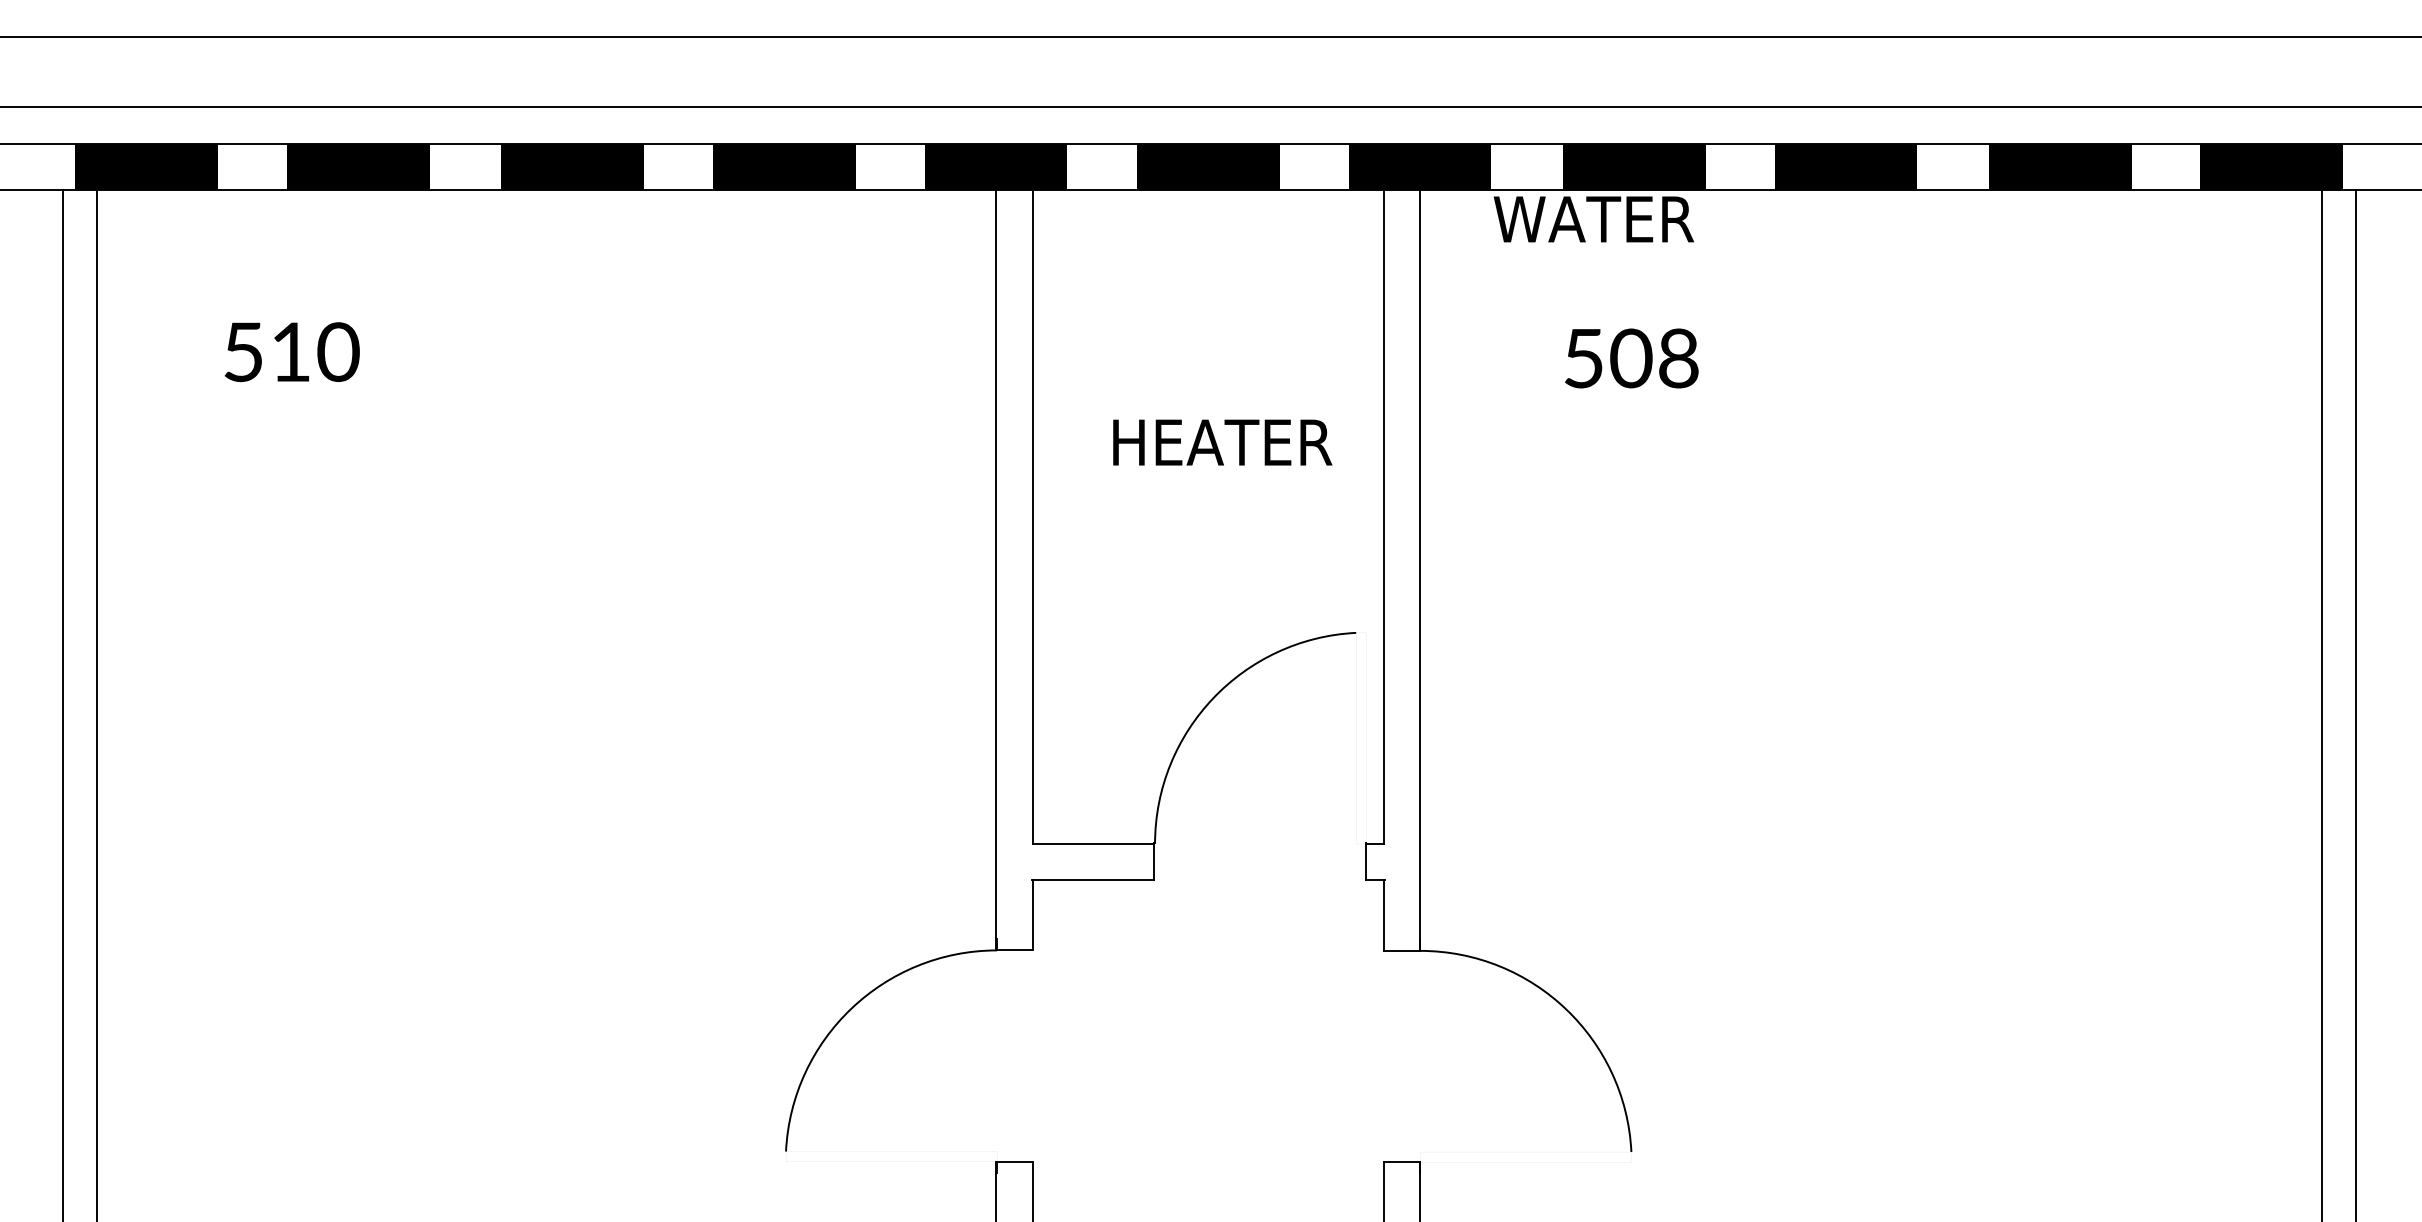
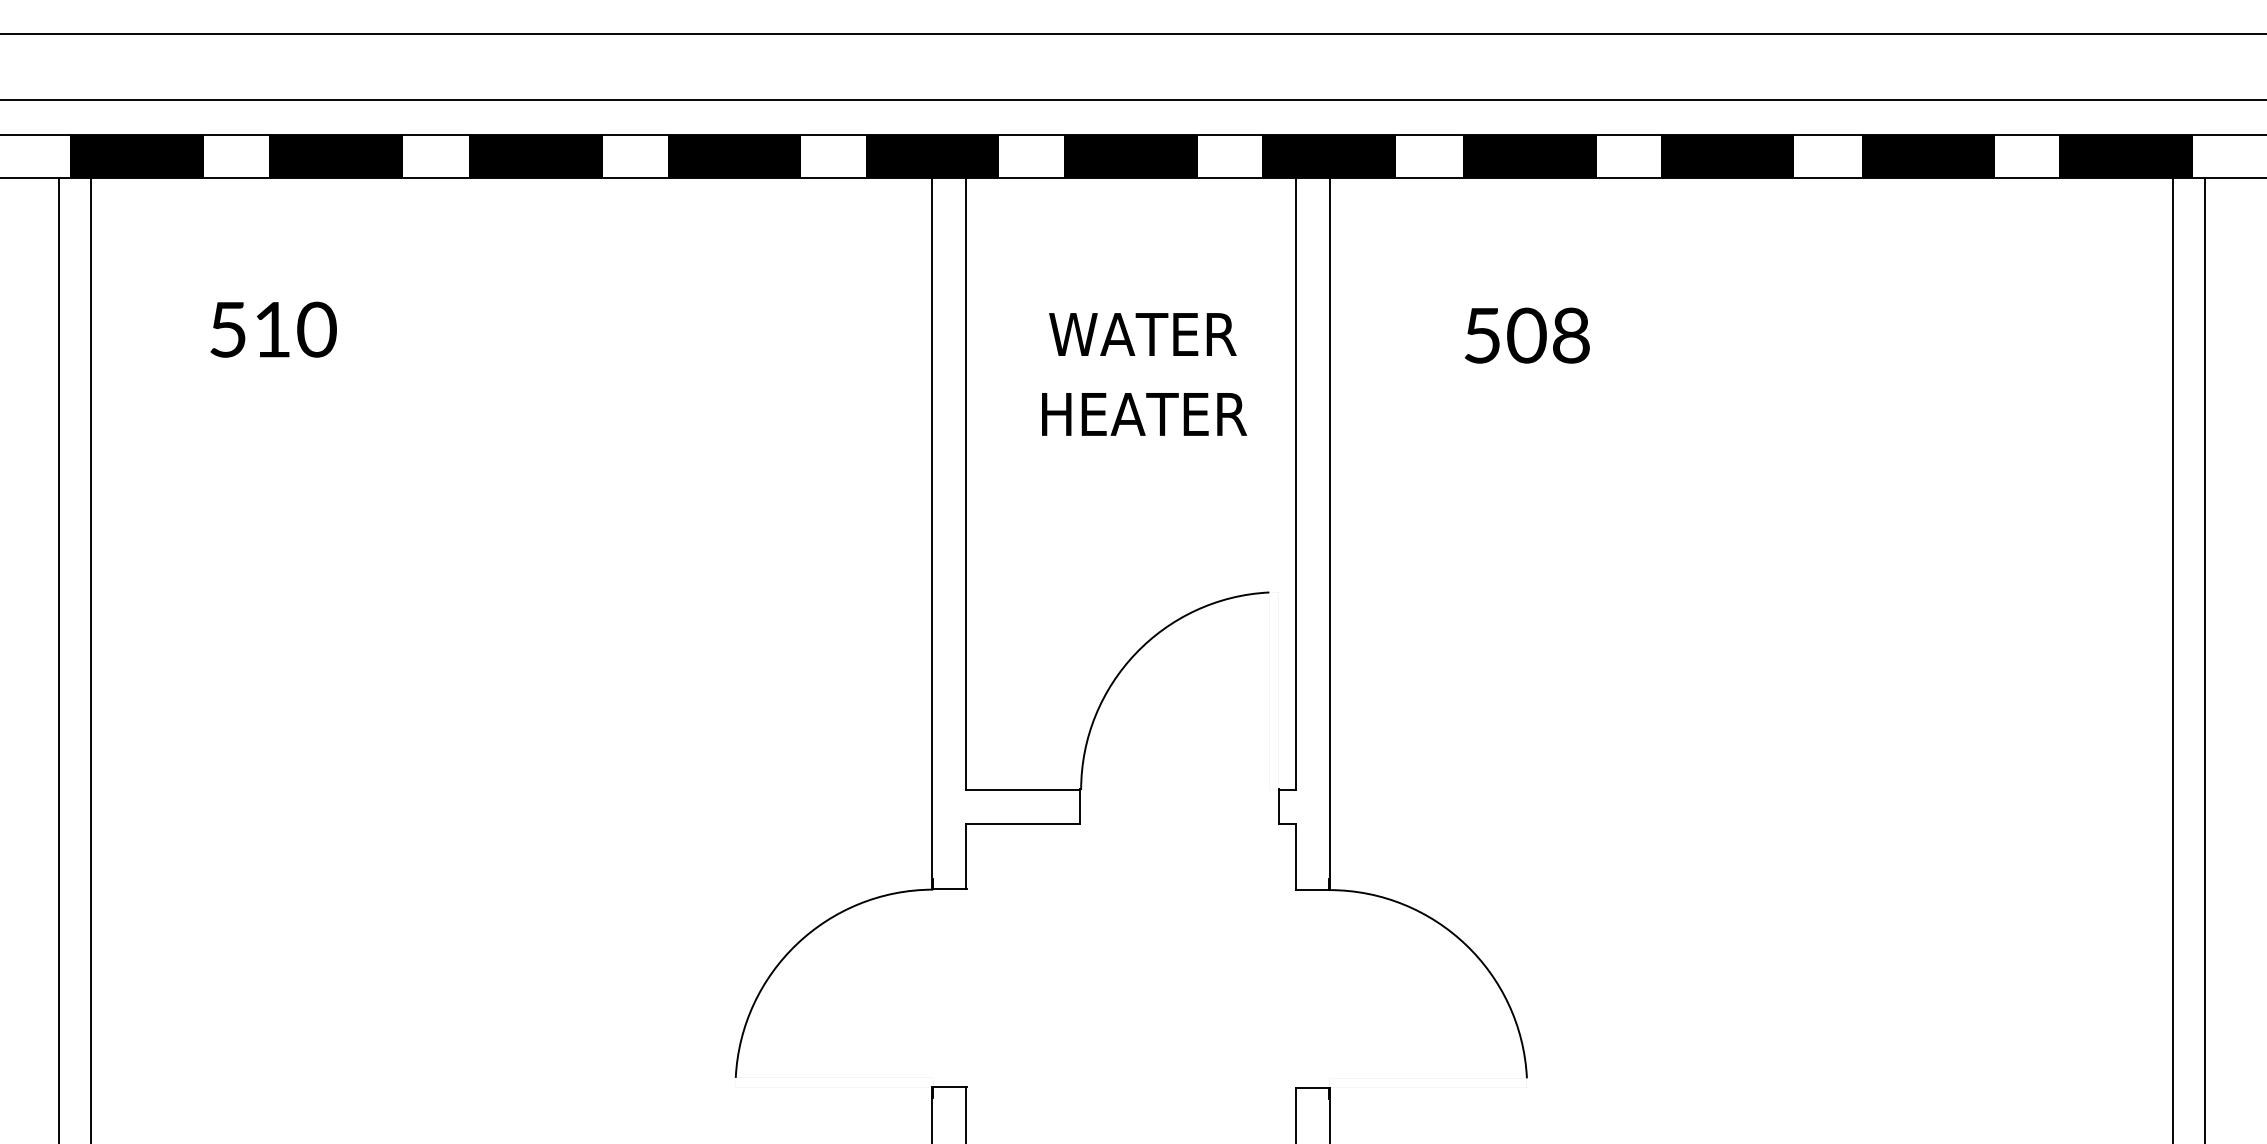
text: (1593, 219) -> (1142, 334), moved

